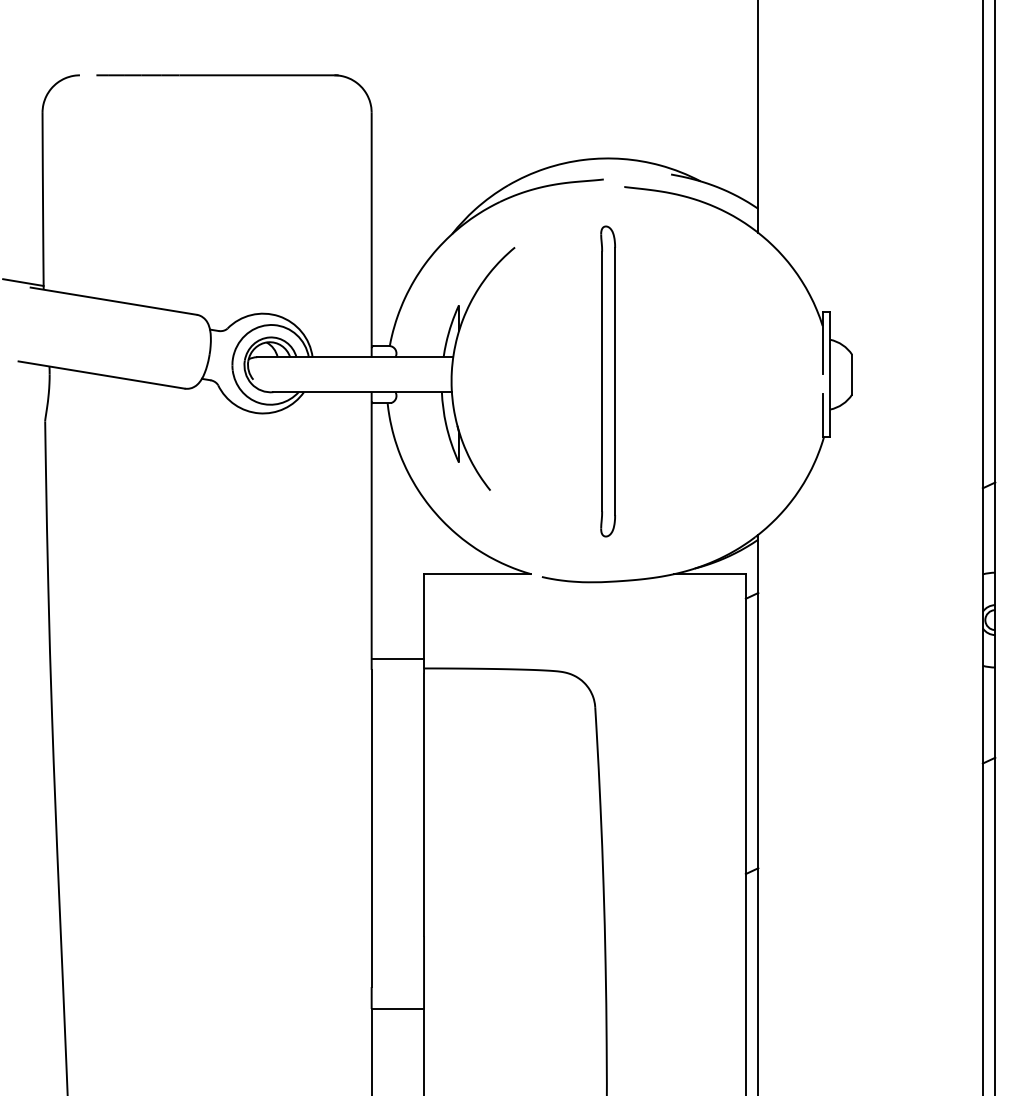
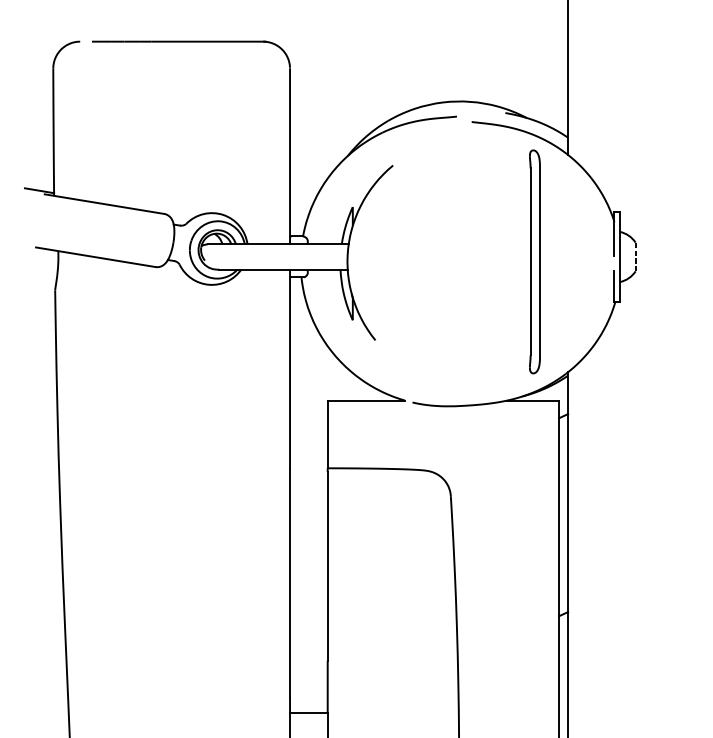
line: (852, 374) -> (635, 256), solid -> dashed
part: (607, 381) -> (534, 261), moved
line: (397, 658) -> (308, 461), removed

